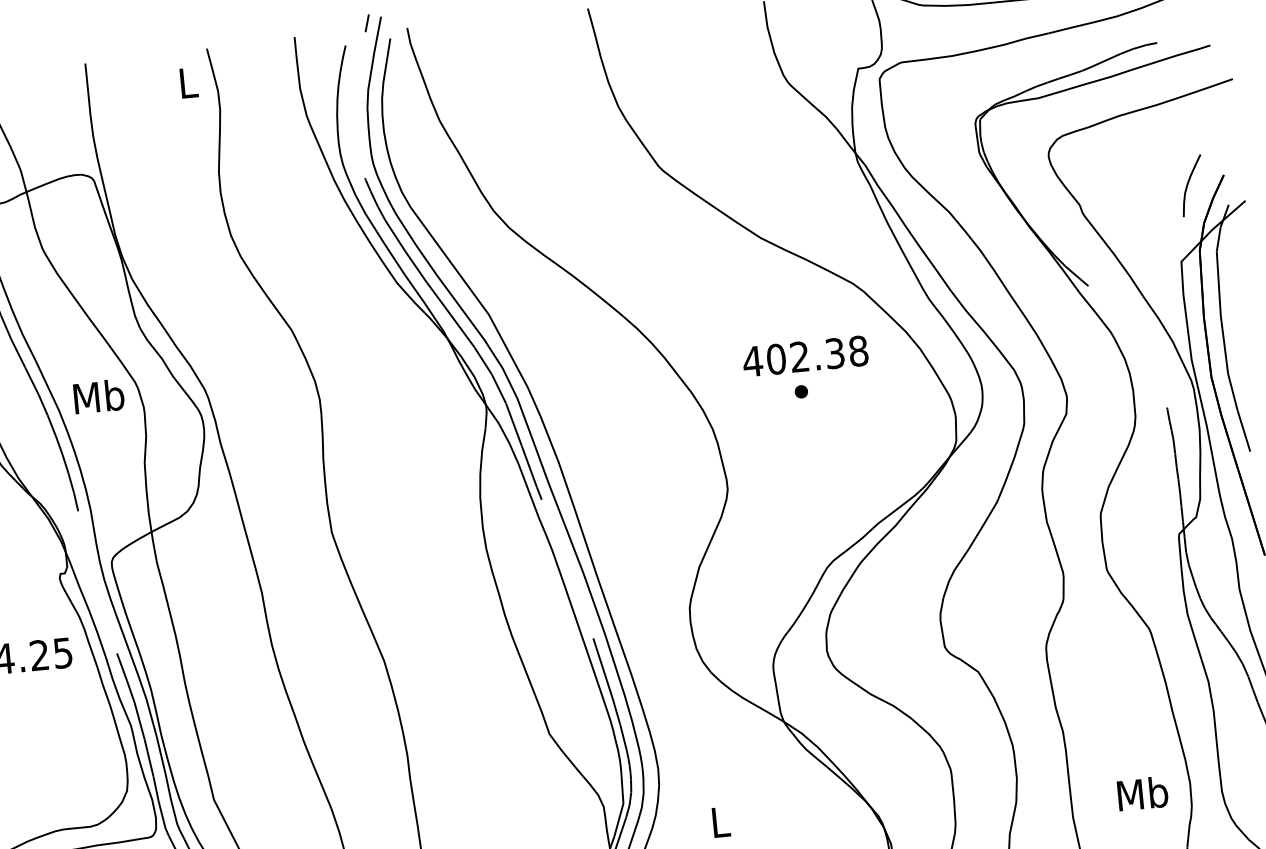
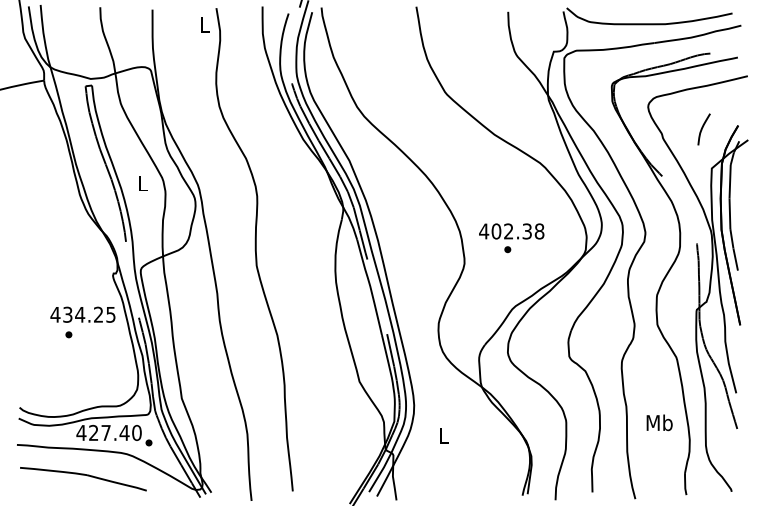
curve: (1188, 186) -> (702, 129), moved
text: (806, 369) -> (511, 238), moved
text: (98, 396) -> (142, 183), Mb -> L
text: (1142, 793) -> (659, 422), moved

